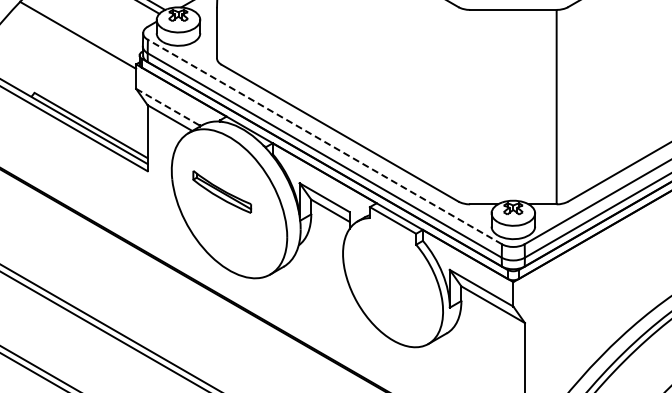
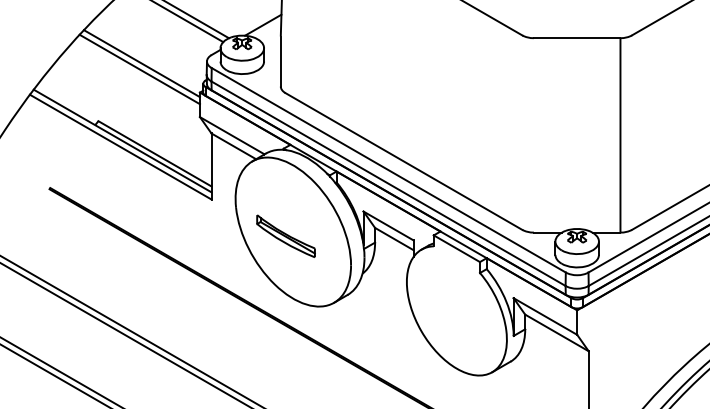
line: (75, 41) -> (139, 69), added
line: (167, 107) -> (231, 135), dashed -> solid
line: (324, 142) -> (388, 170), dashed -> solid
part: (221, 191) -> (285, 235), moved

